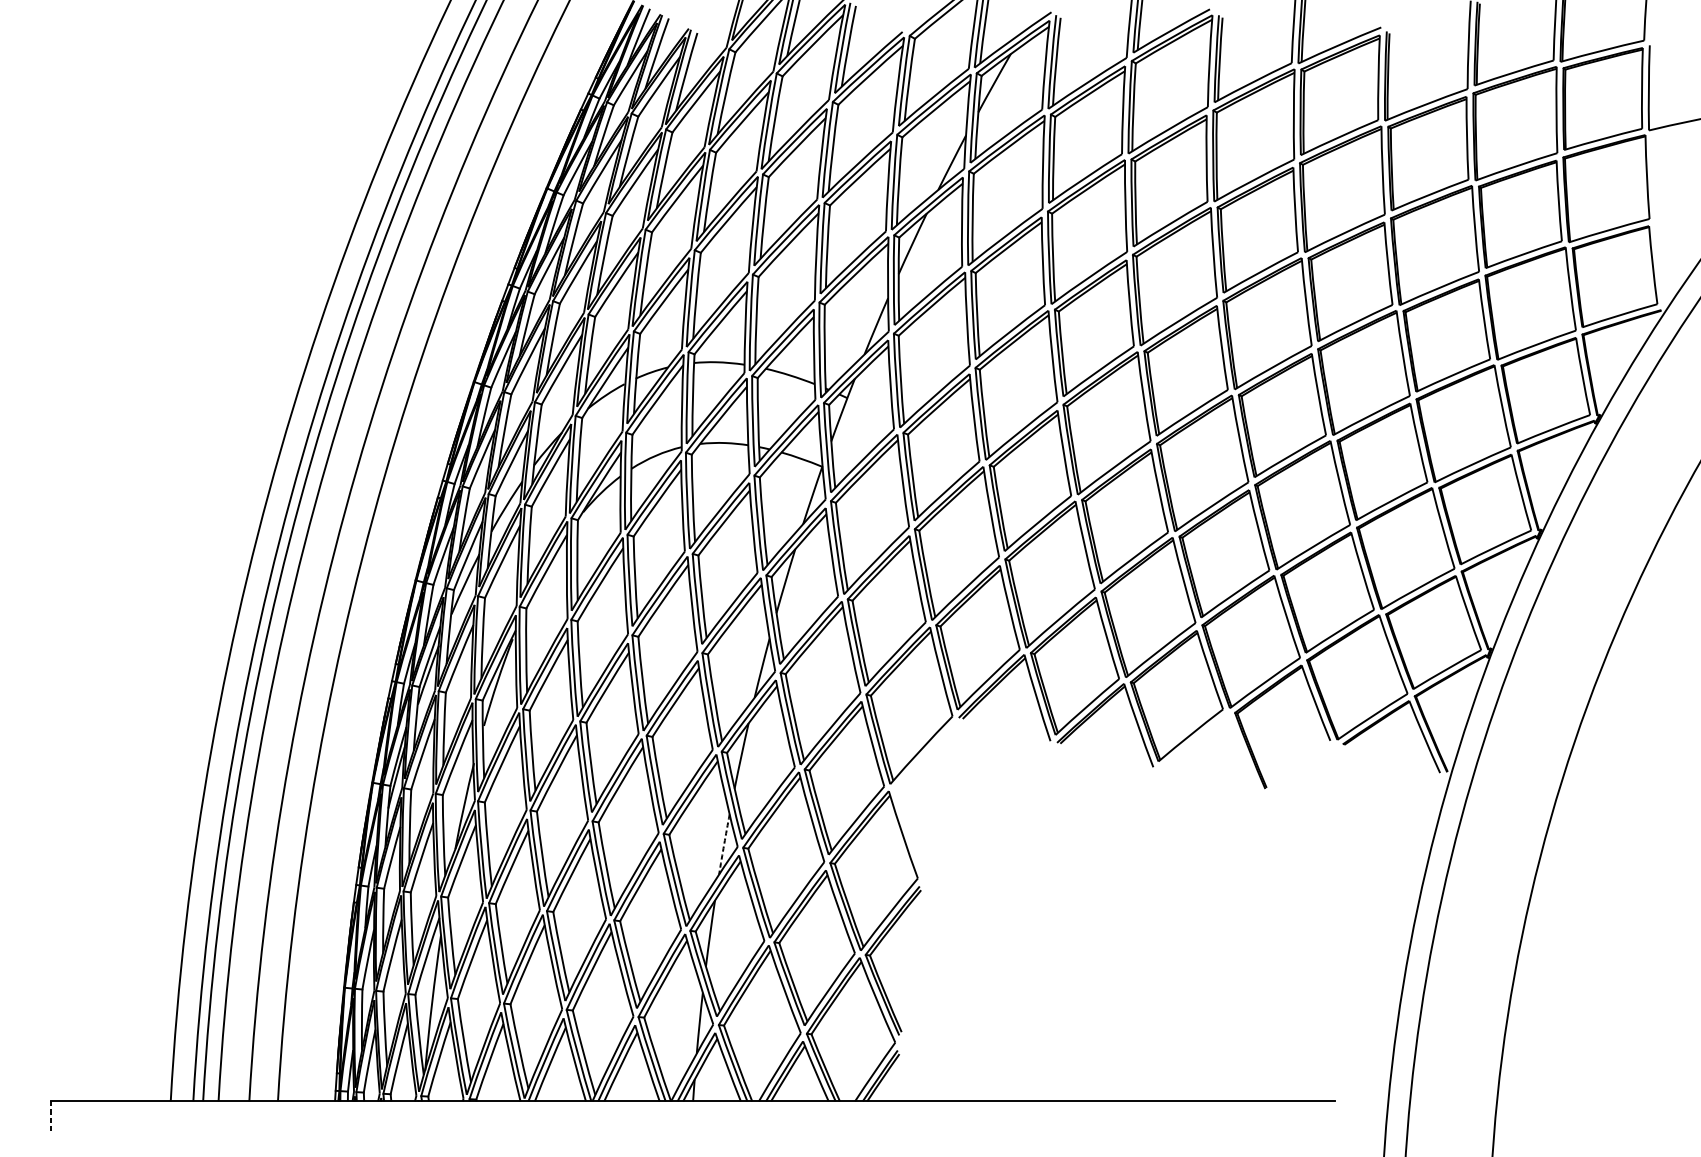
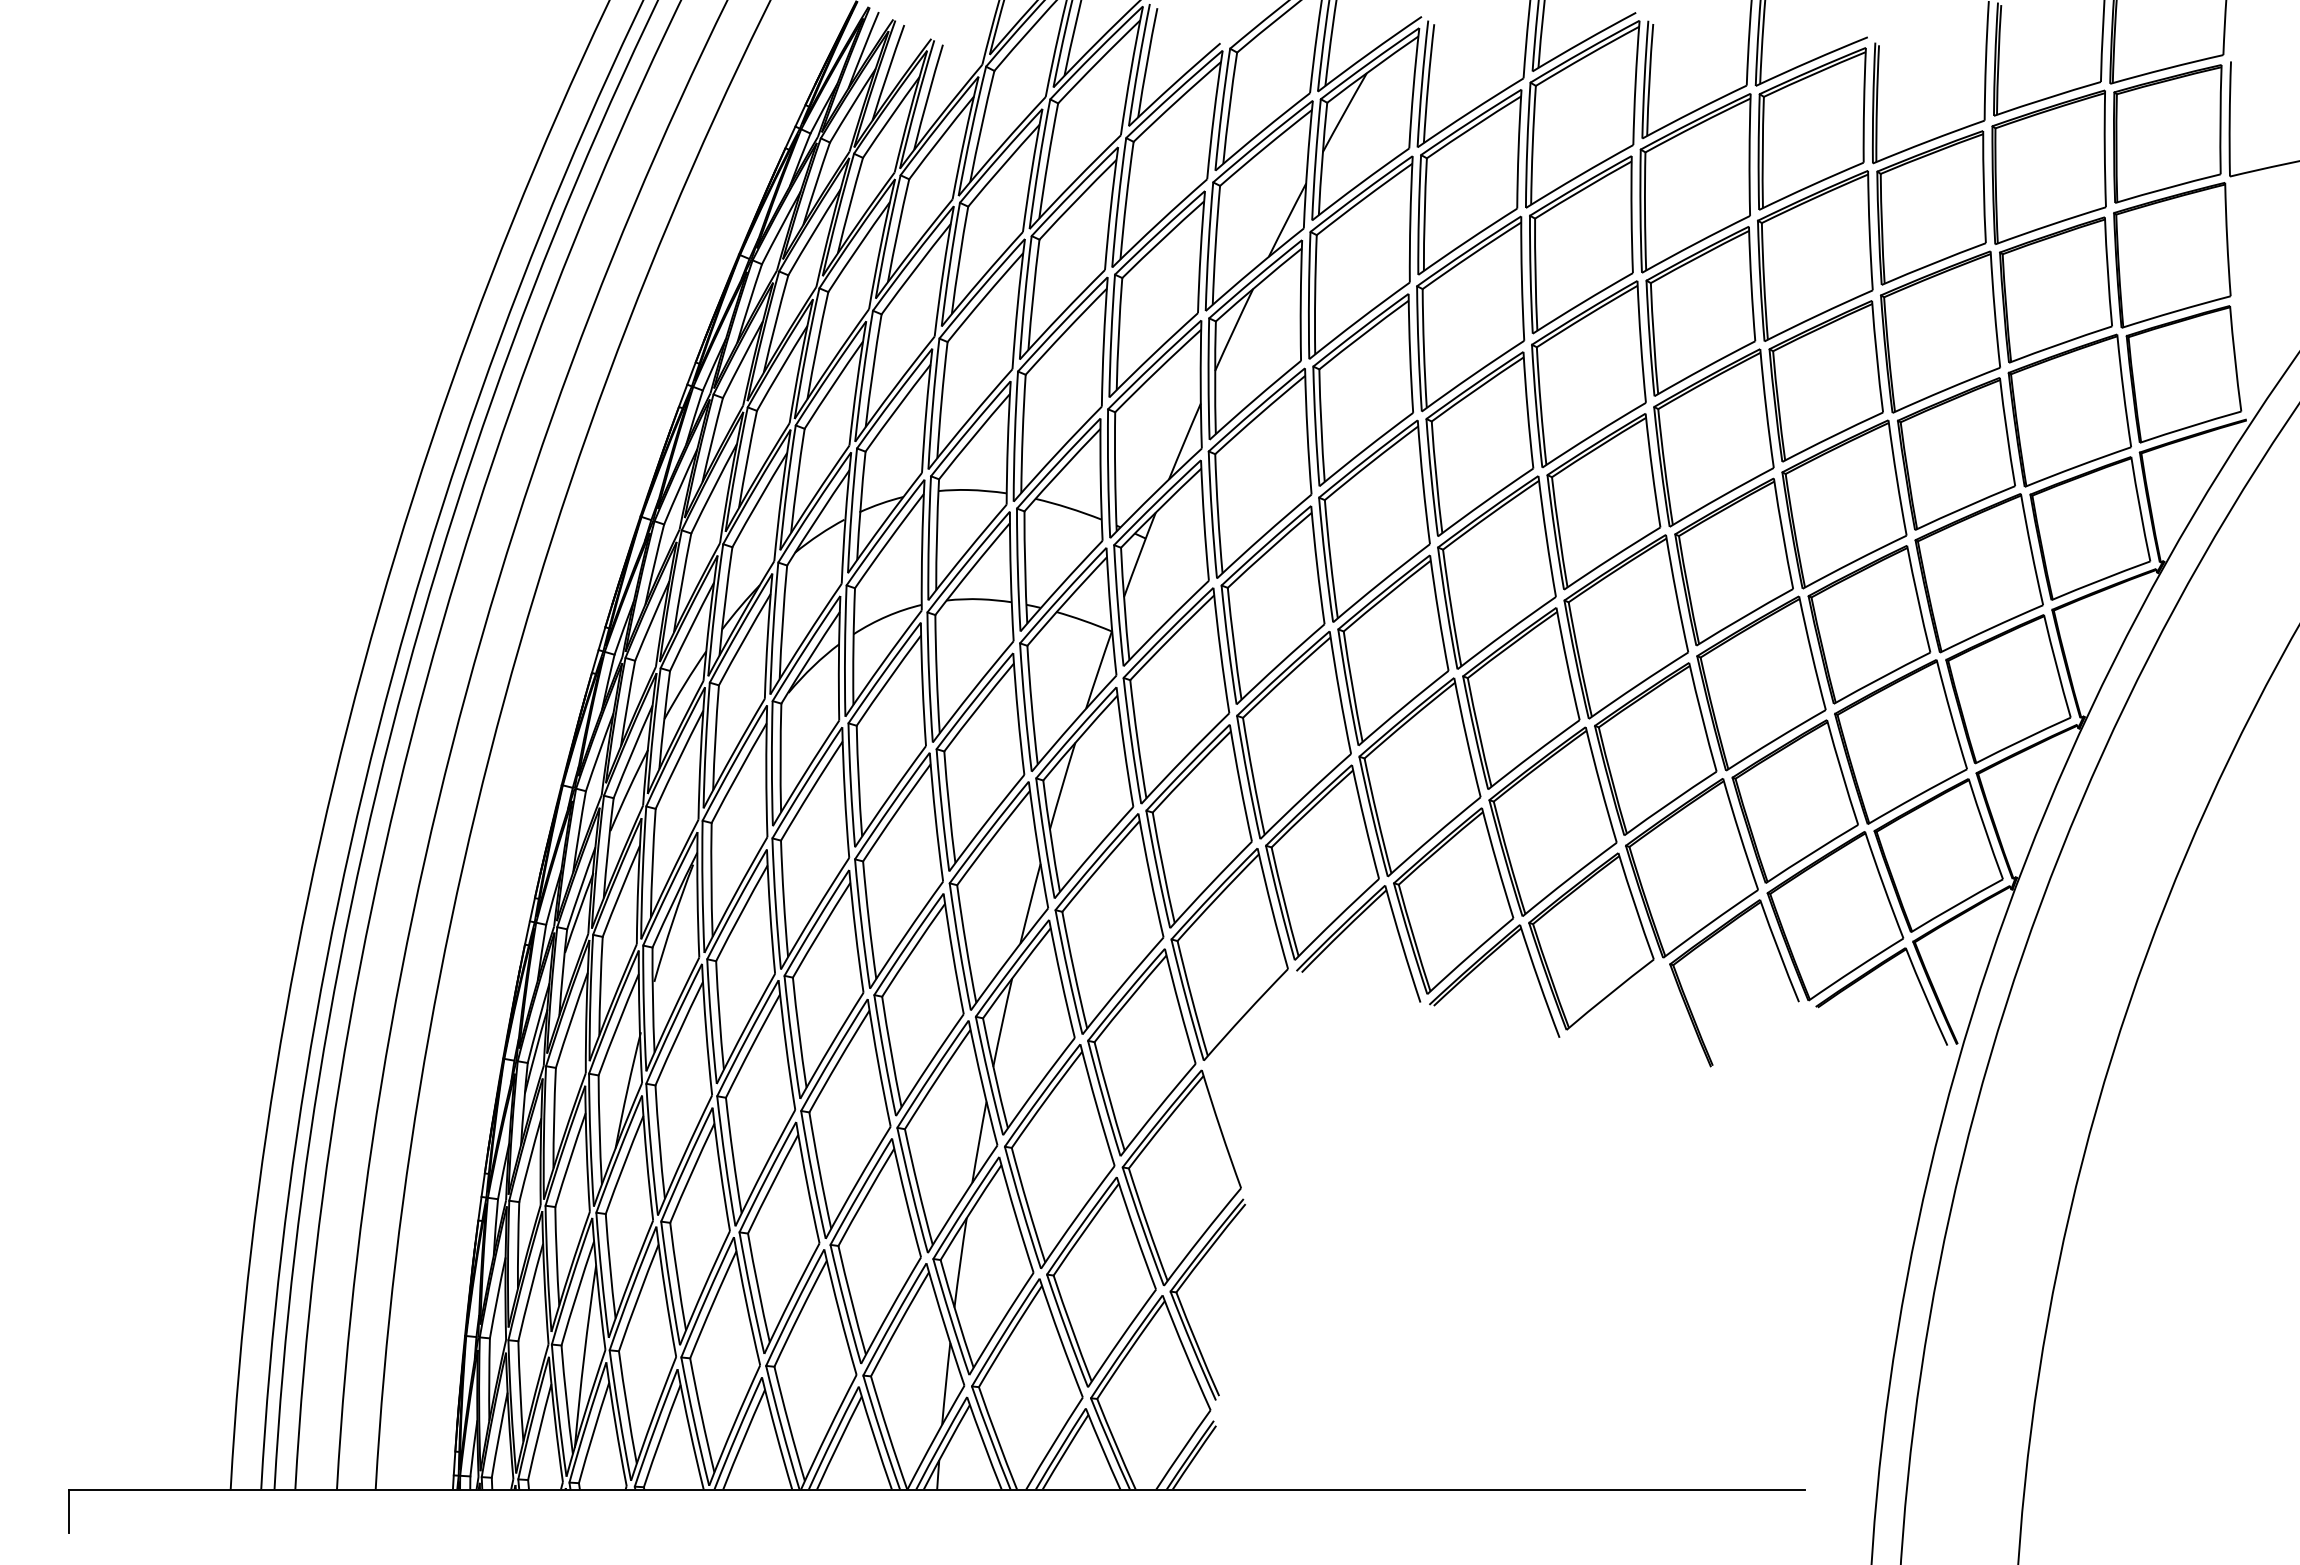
arc: (724, 844) -> (979, 1142), dashed -> solid
line: (50, 1117) -> (68, 1511), dashed -> solid

